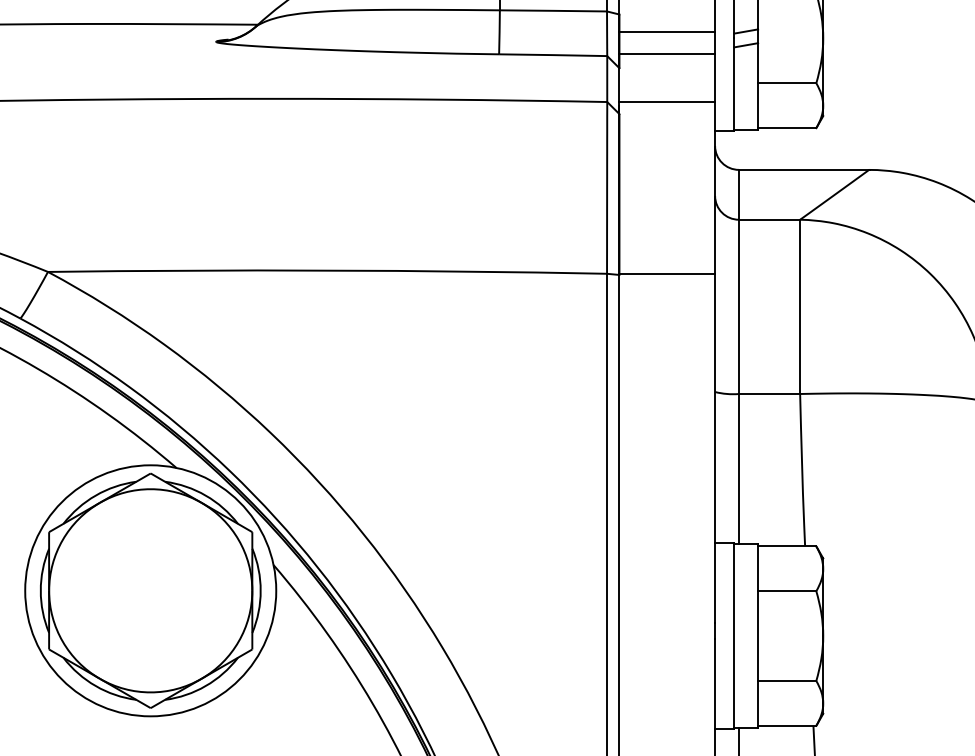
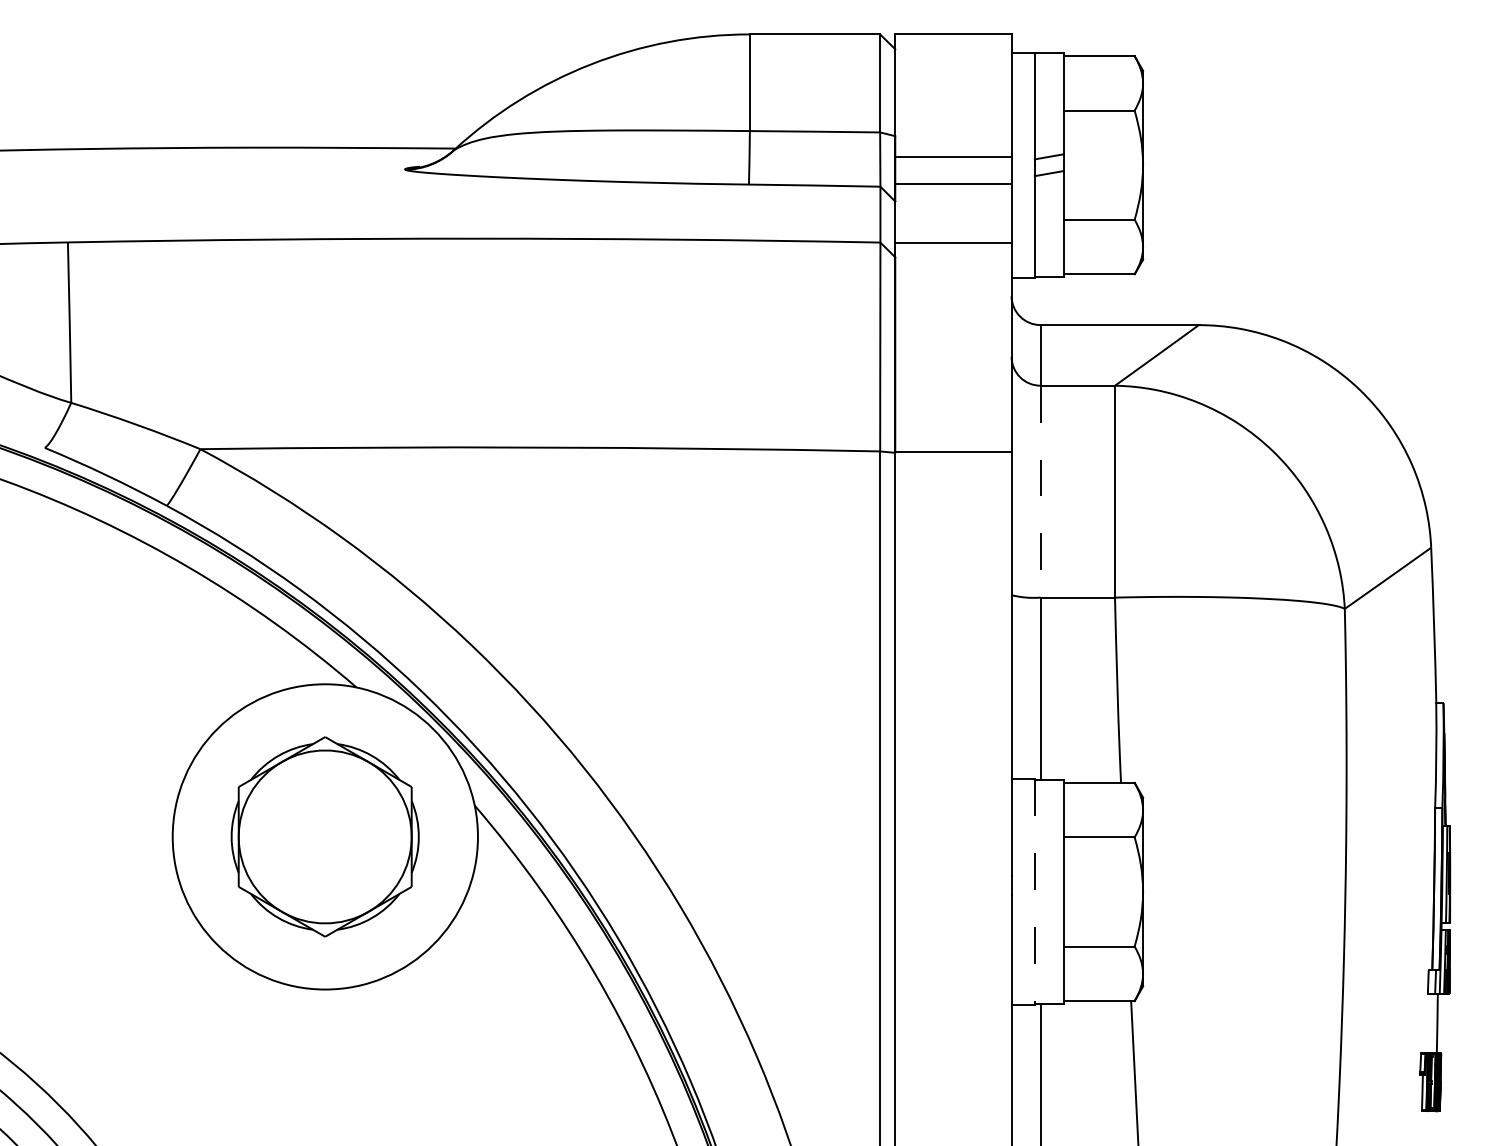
line: (738, 306) -> (1040, 491), solid -> dashed
part: (150, 590) -> (324, 836), size x0.7
line: (733, 636) -> (1034, 892), solid -> dashed

